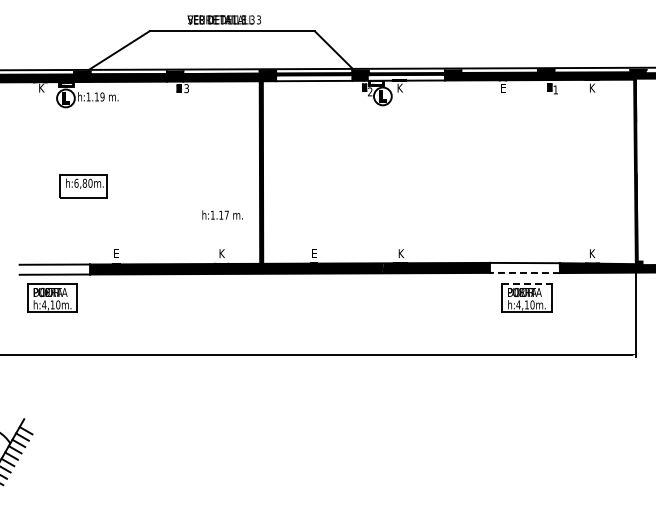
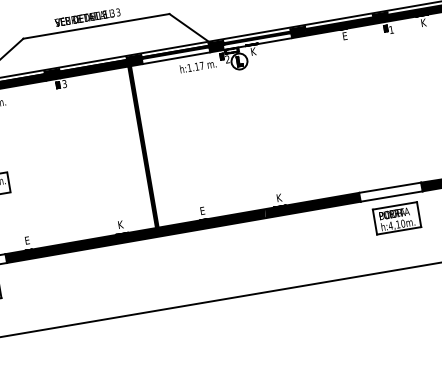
text: (222, 214) -> (198, 65), moved
line: (524, 272) -> (391, 196), dashed -> solid
line: (526, 283) -> (394, 205), dashed -> solid

